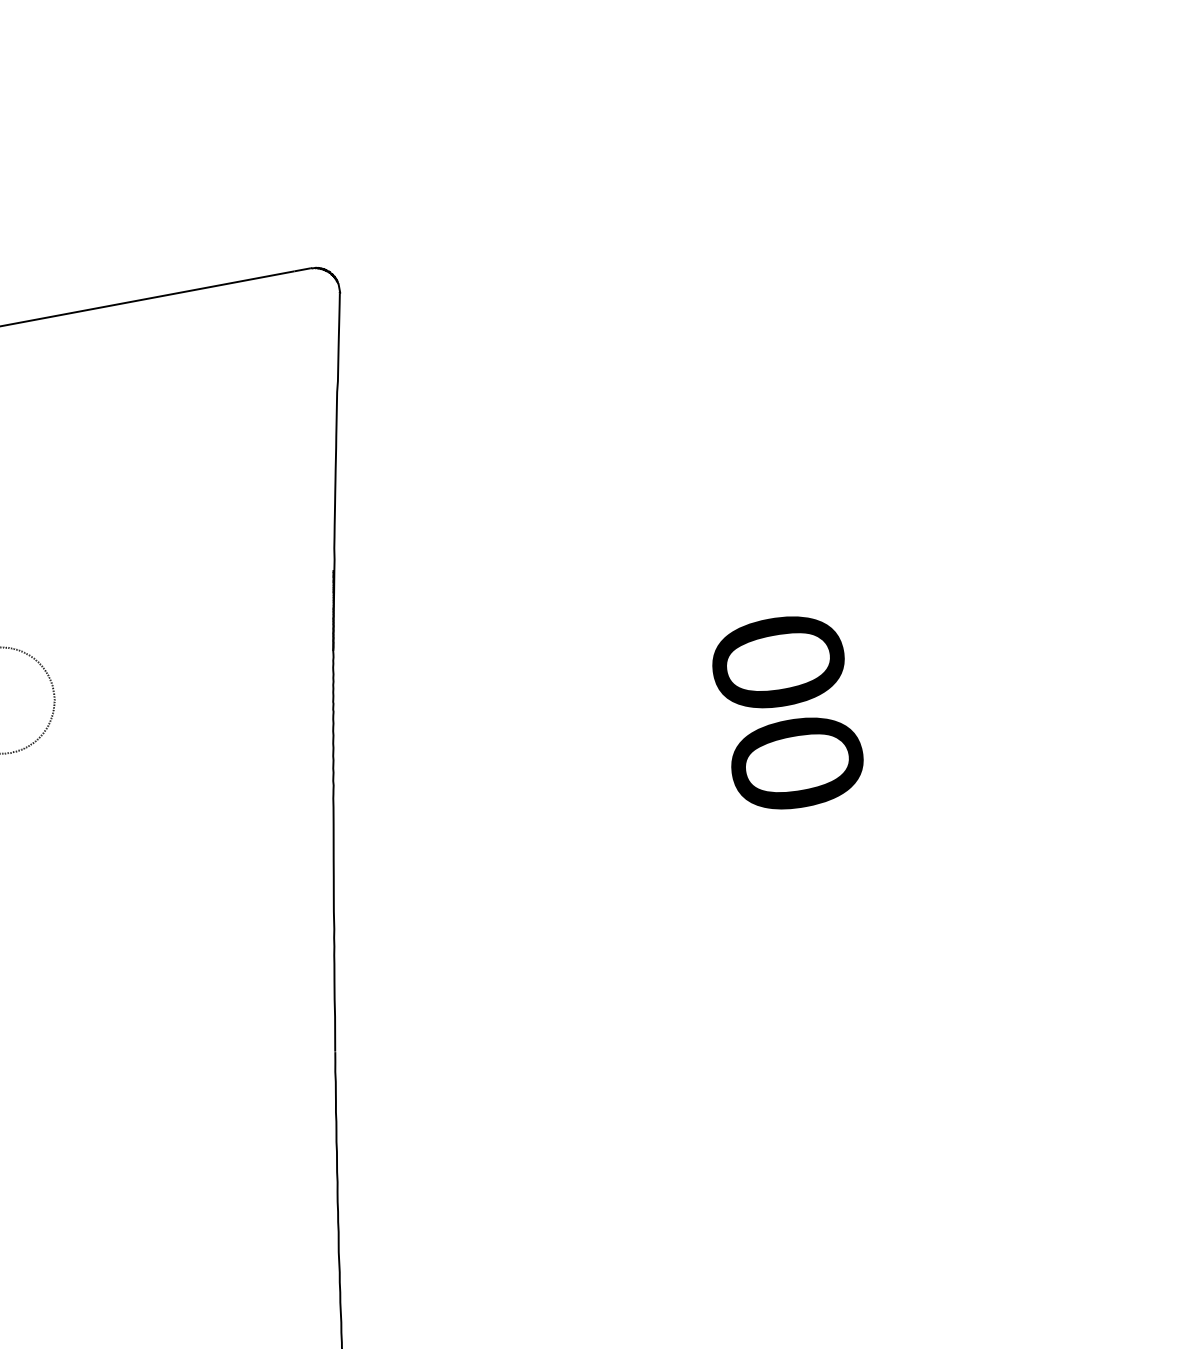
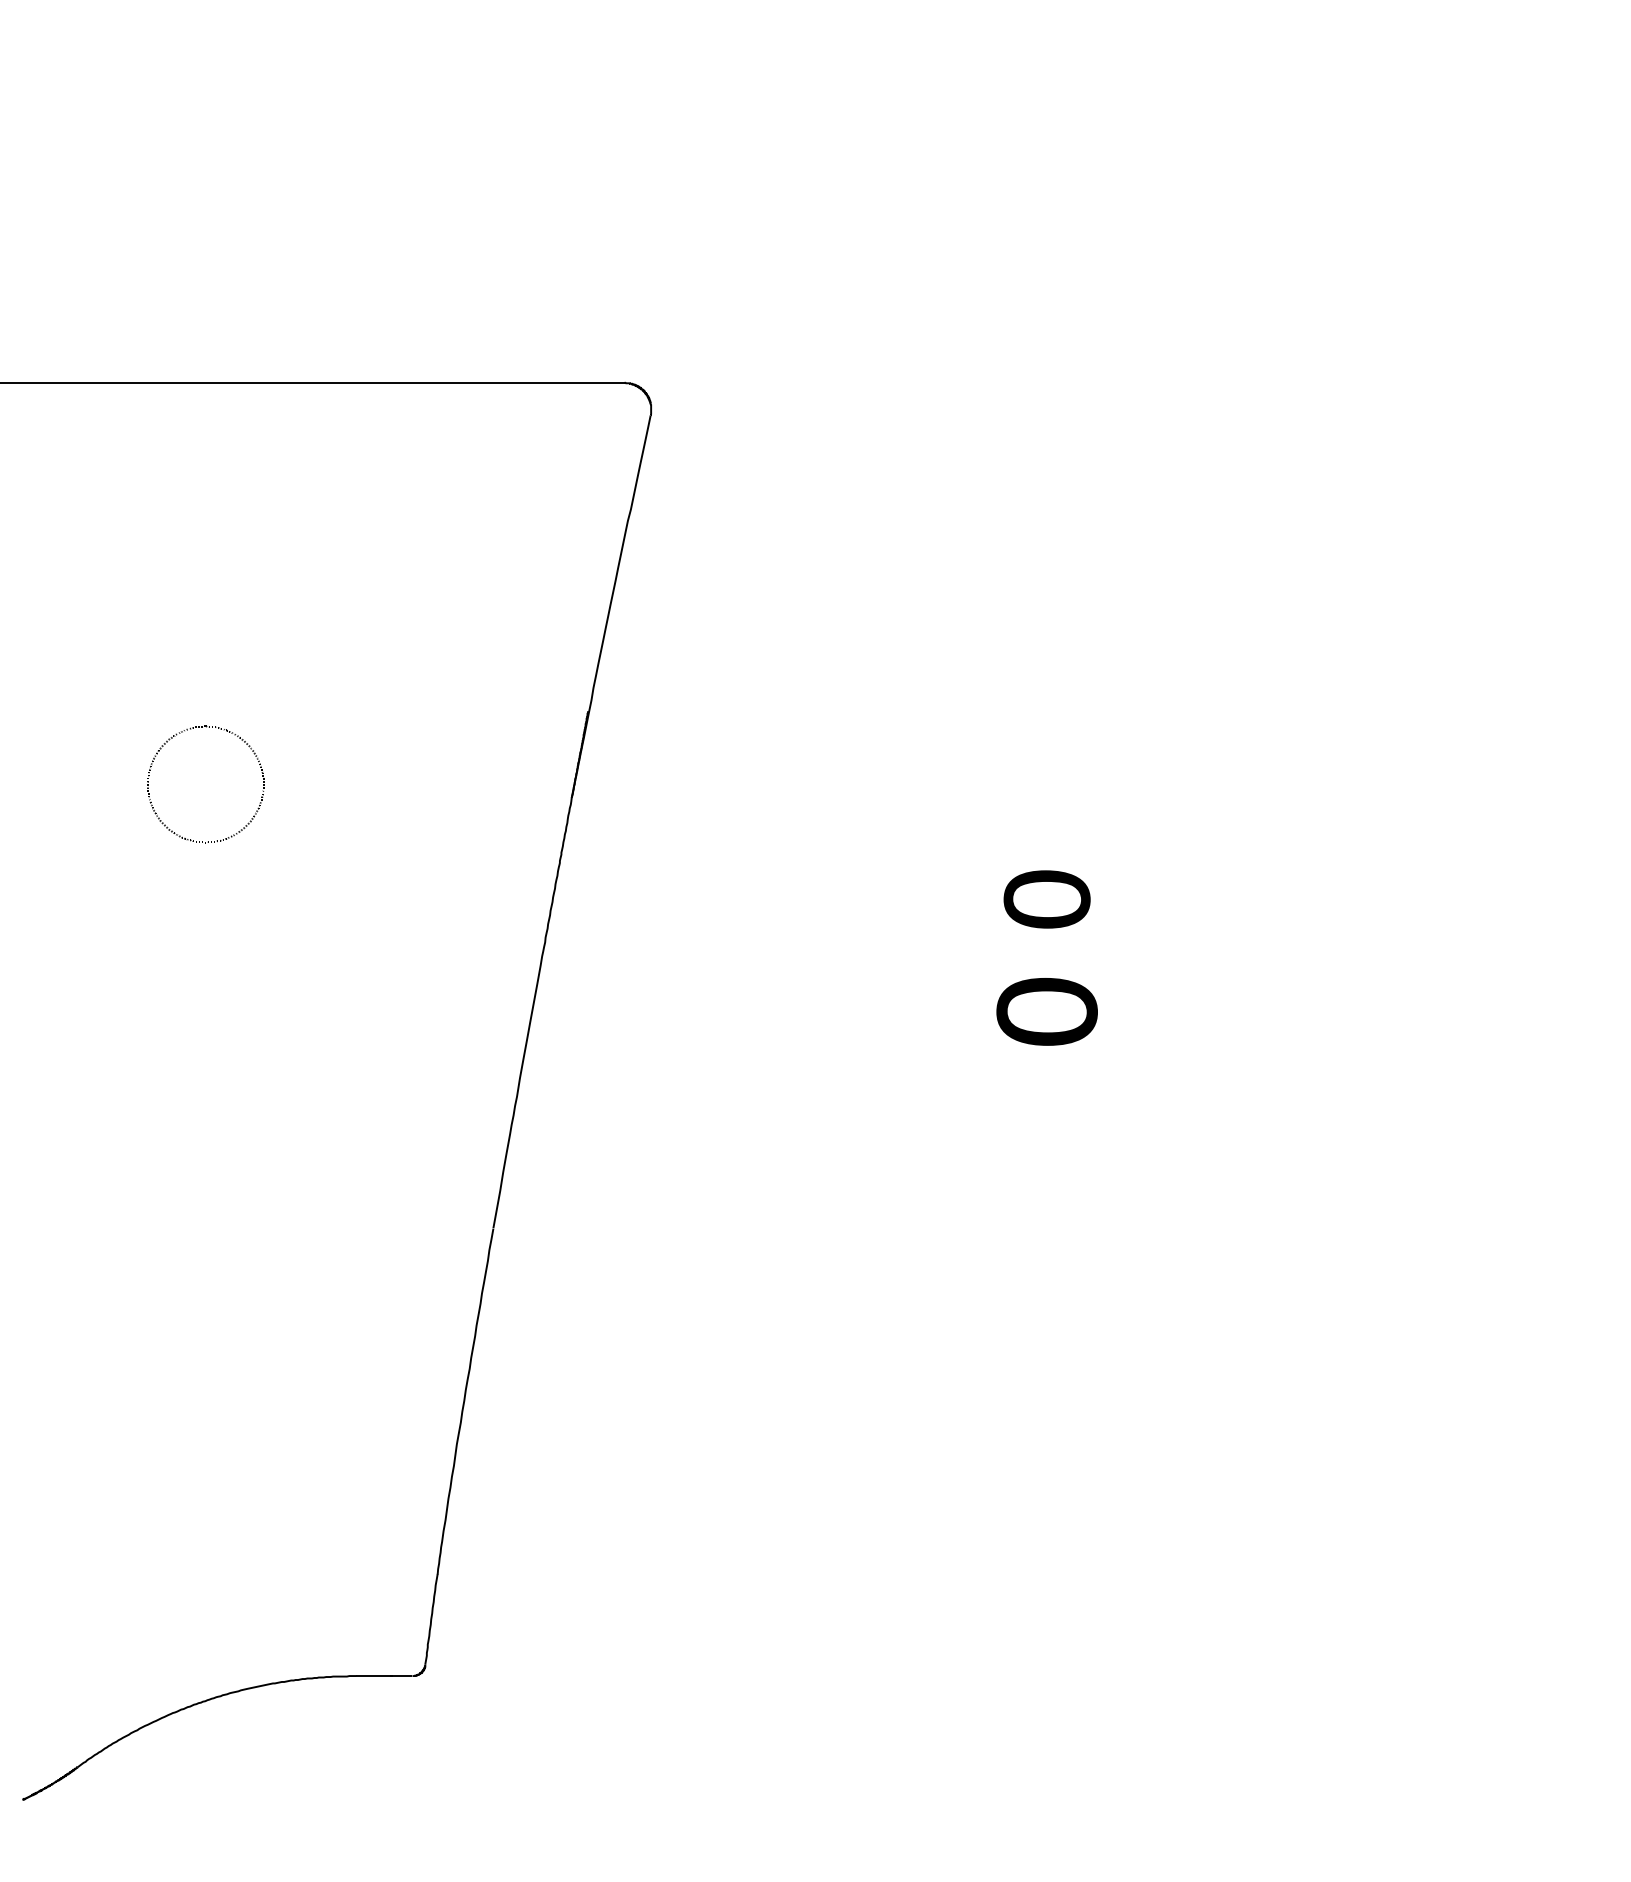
part: (777, 662) -> (1046, 899), size x0.6
part: (796, 763) -> (1046, 1011), size x0.7

